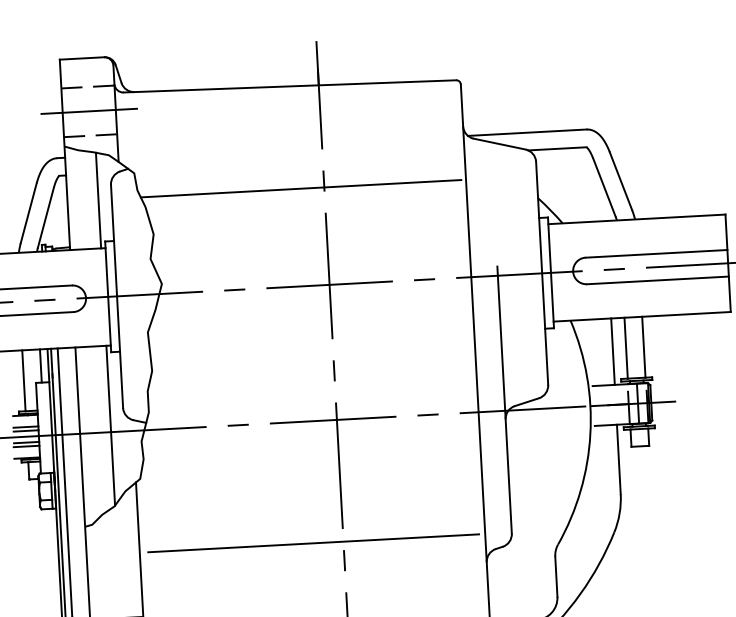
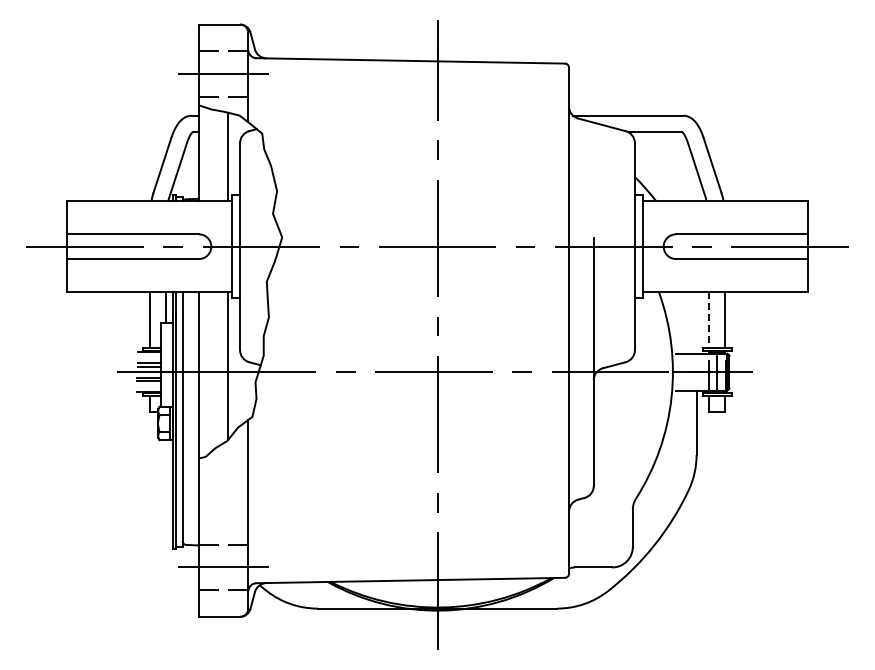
line: (300, 189) -> (415, 156), removed
line: (625, 348) -> (708, 320), solid -> dashed
line: (612, 351) -> (696, 322), removed
line: (313, 543) -> (409, 485), removed

